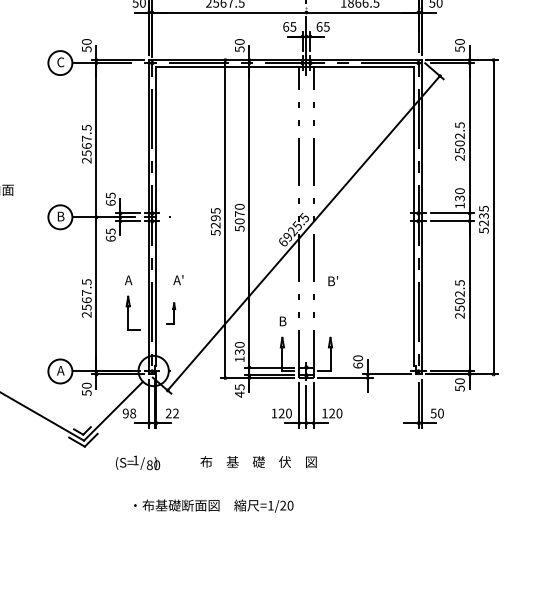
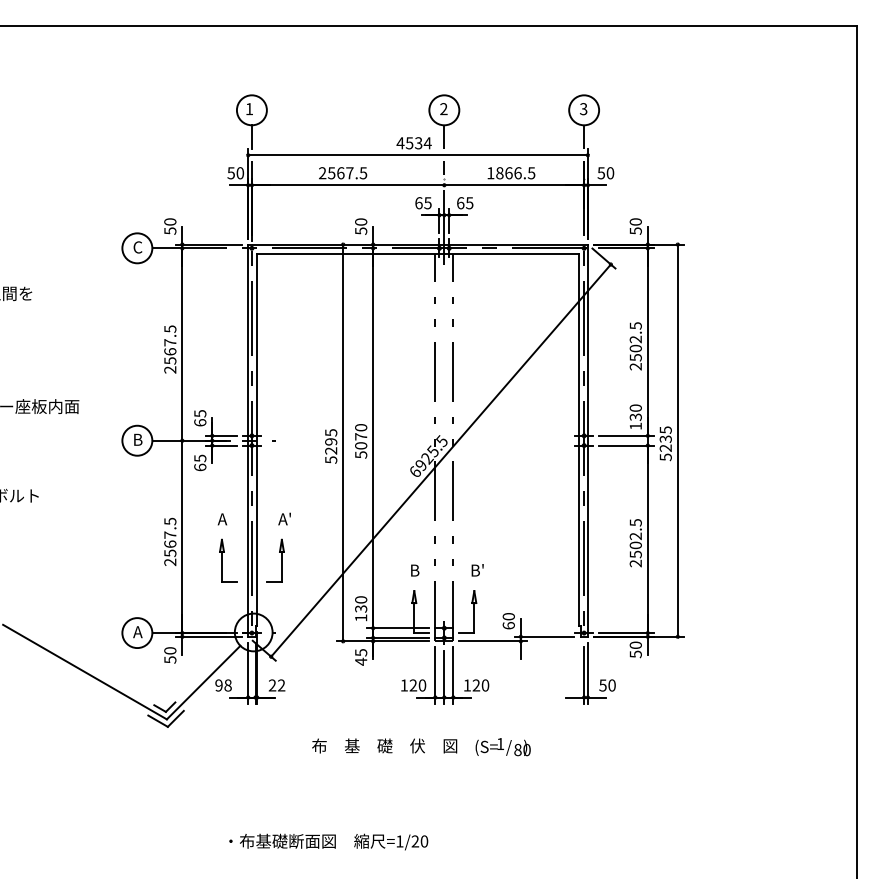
text: (333, 281) -> (477, 570), moved
part: (171, 313) -> (275, 560), size x1.67
text: (137, 463) -> (502, 747), moved
text: (213, 505) -> (328, 841), moved

